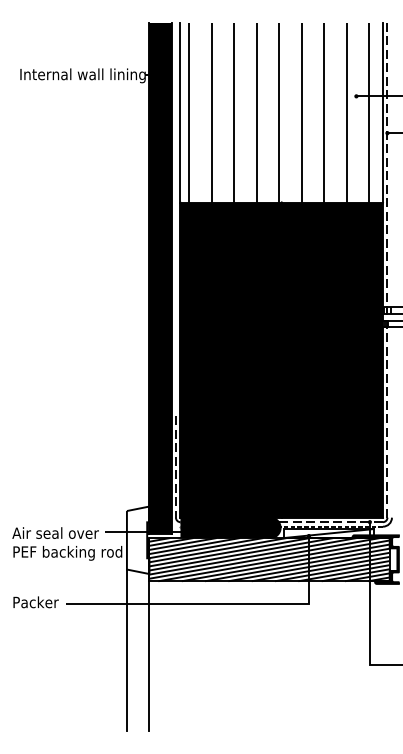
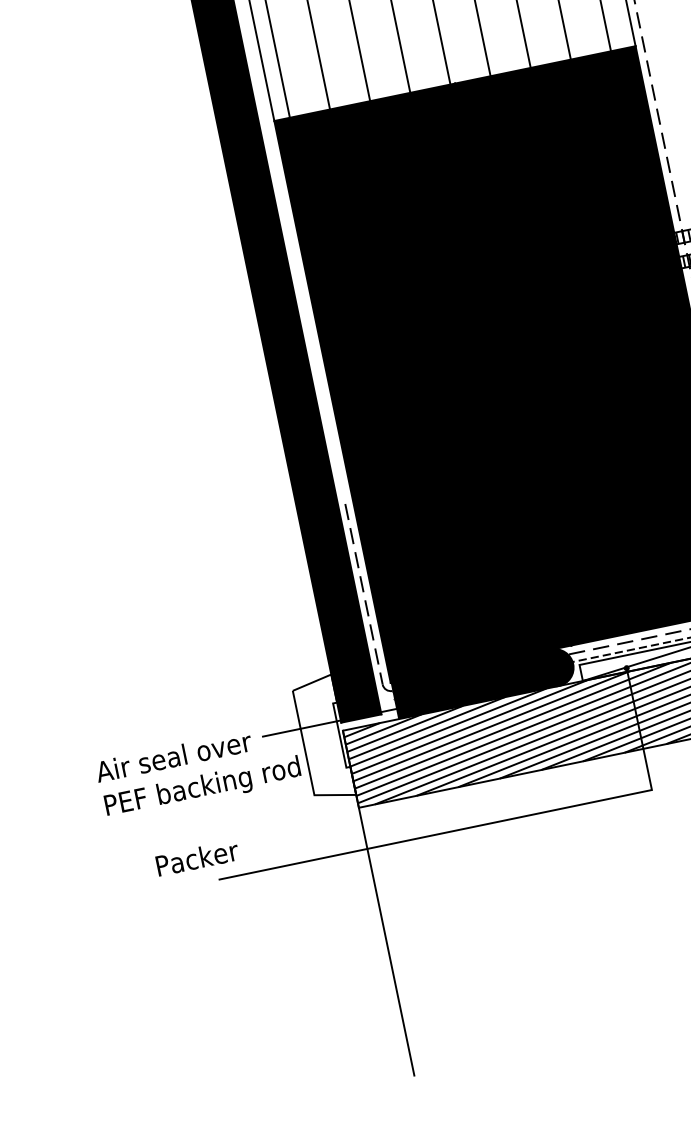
text: (35, 602) -> (196, 858), moved
line: (126, 650) -> (343, 939), removed

